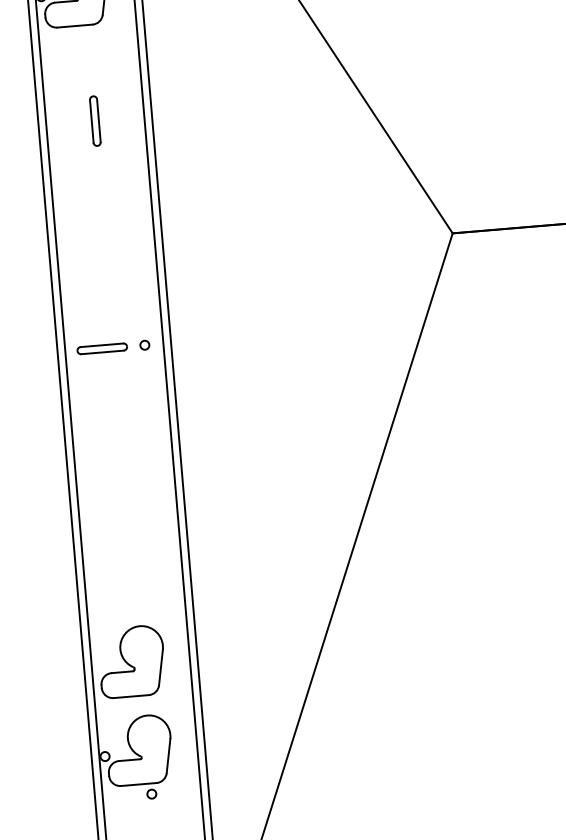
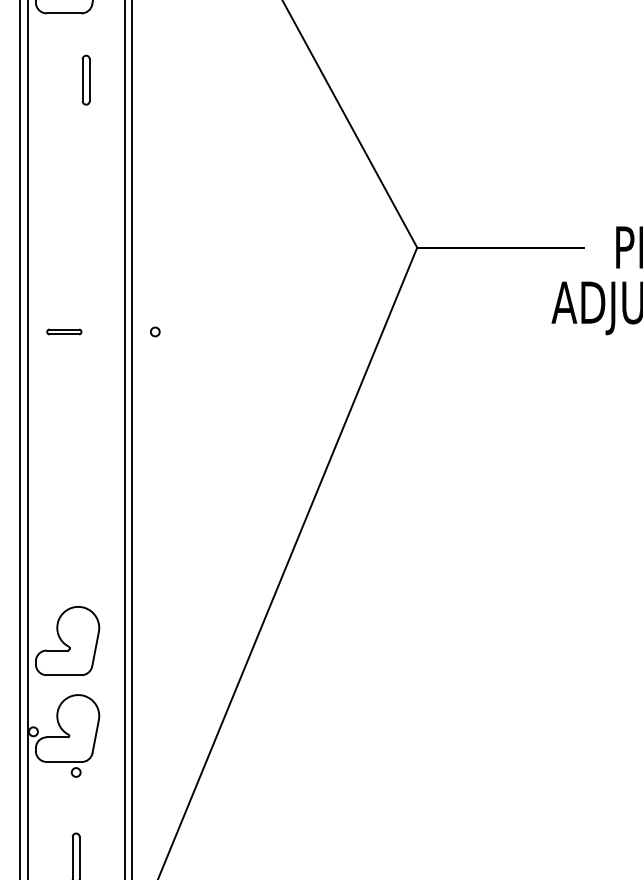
part: (94, 120) -> (85, 79), moved
circle: (145, 344) -> (155, 331), moved
part: (102, 348) -> (64, 331), size x0.7

